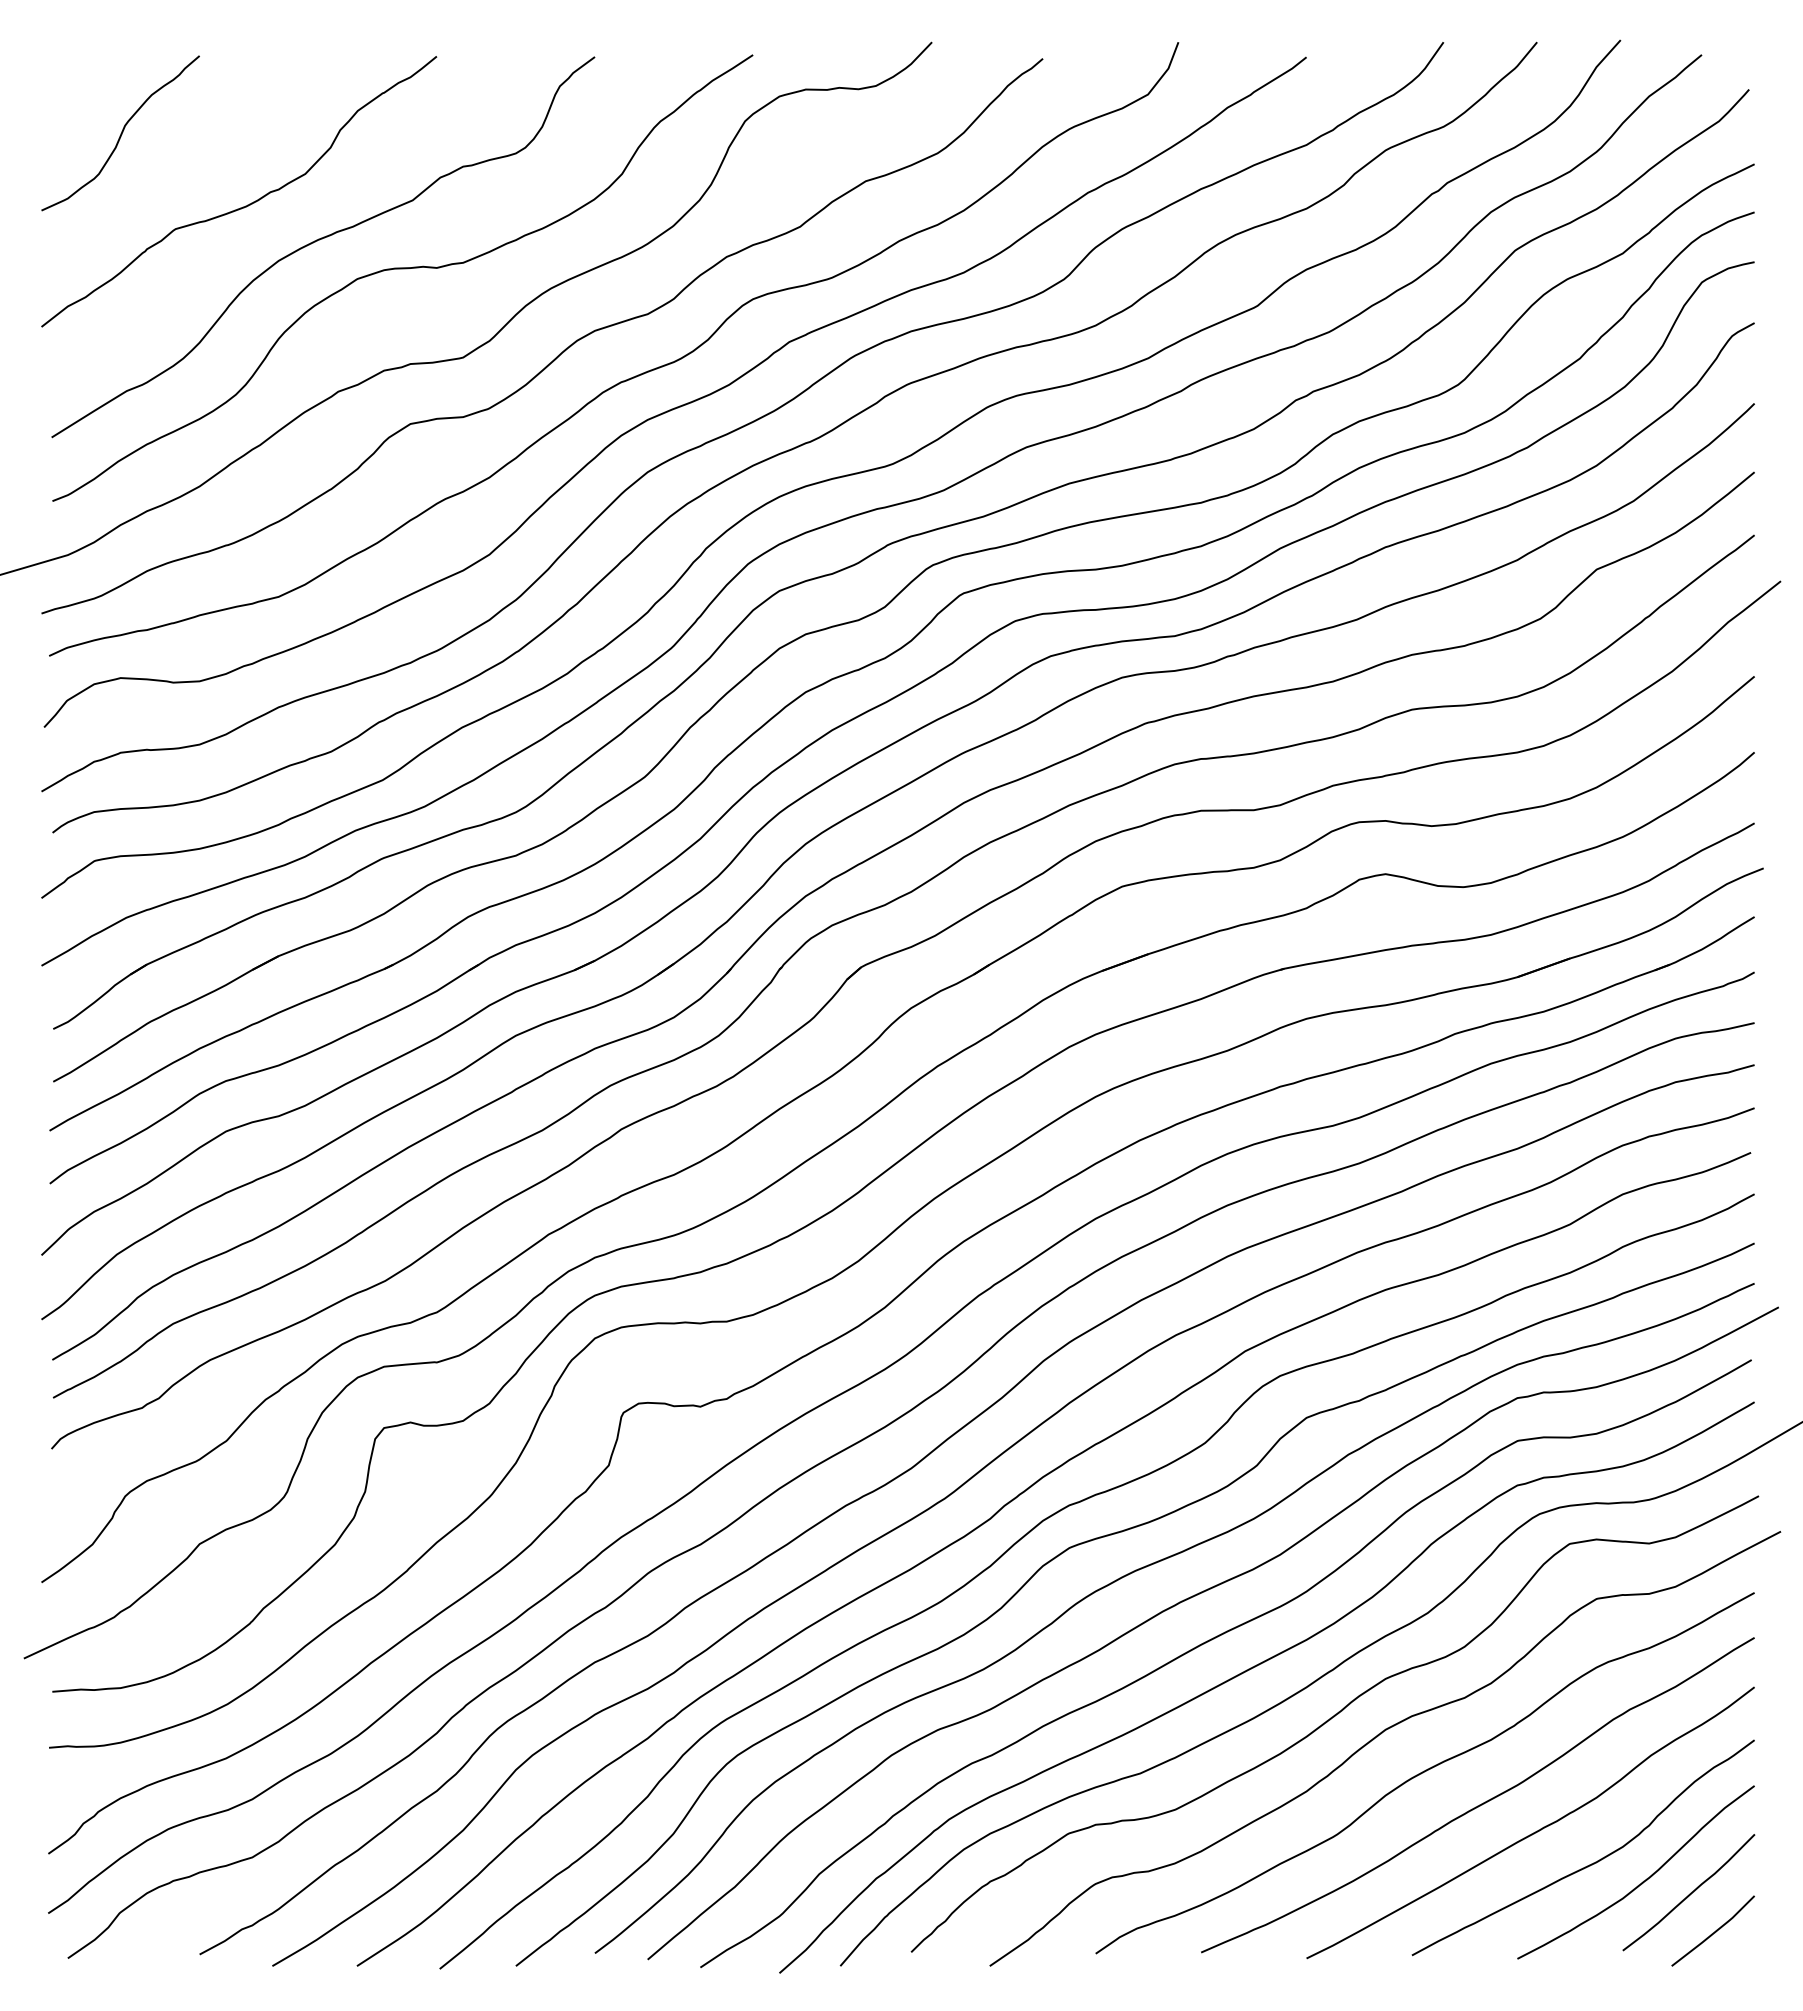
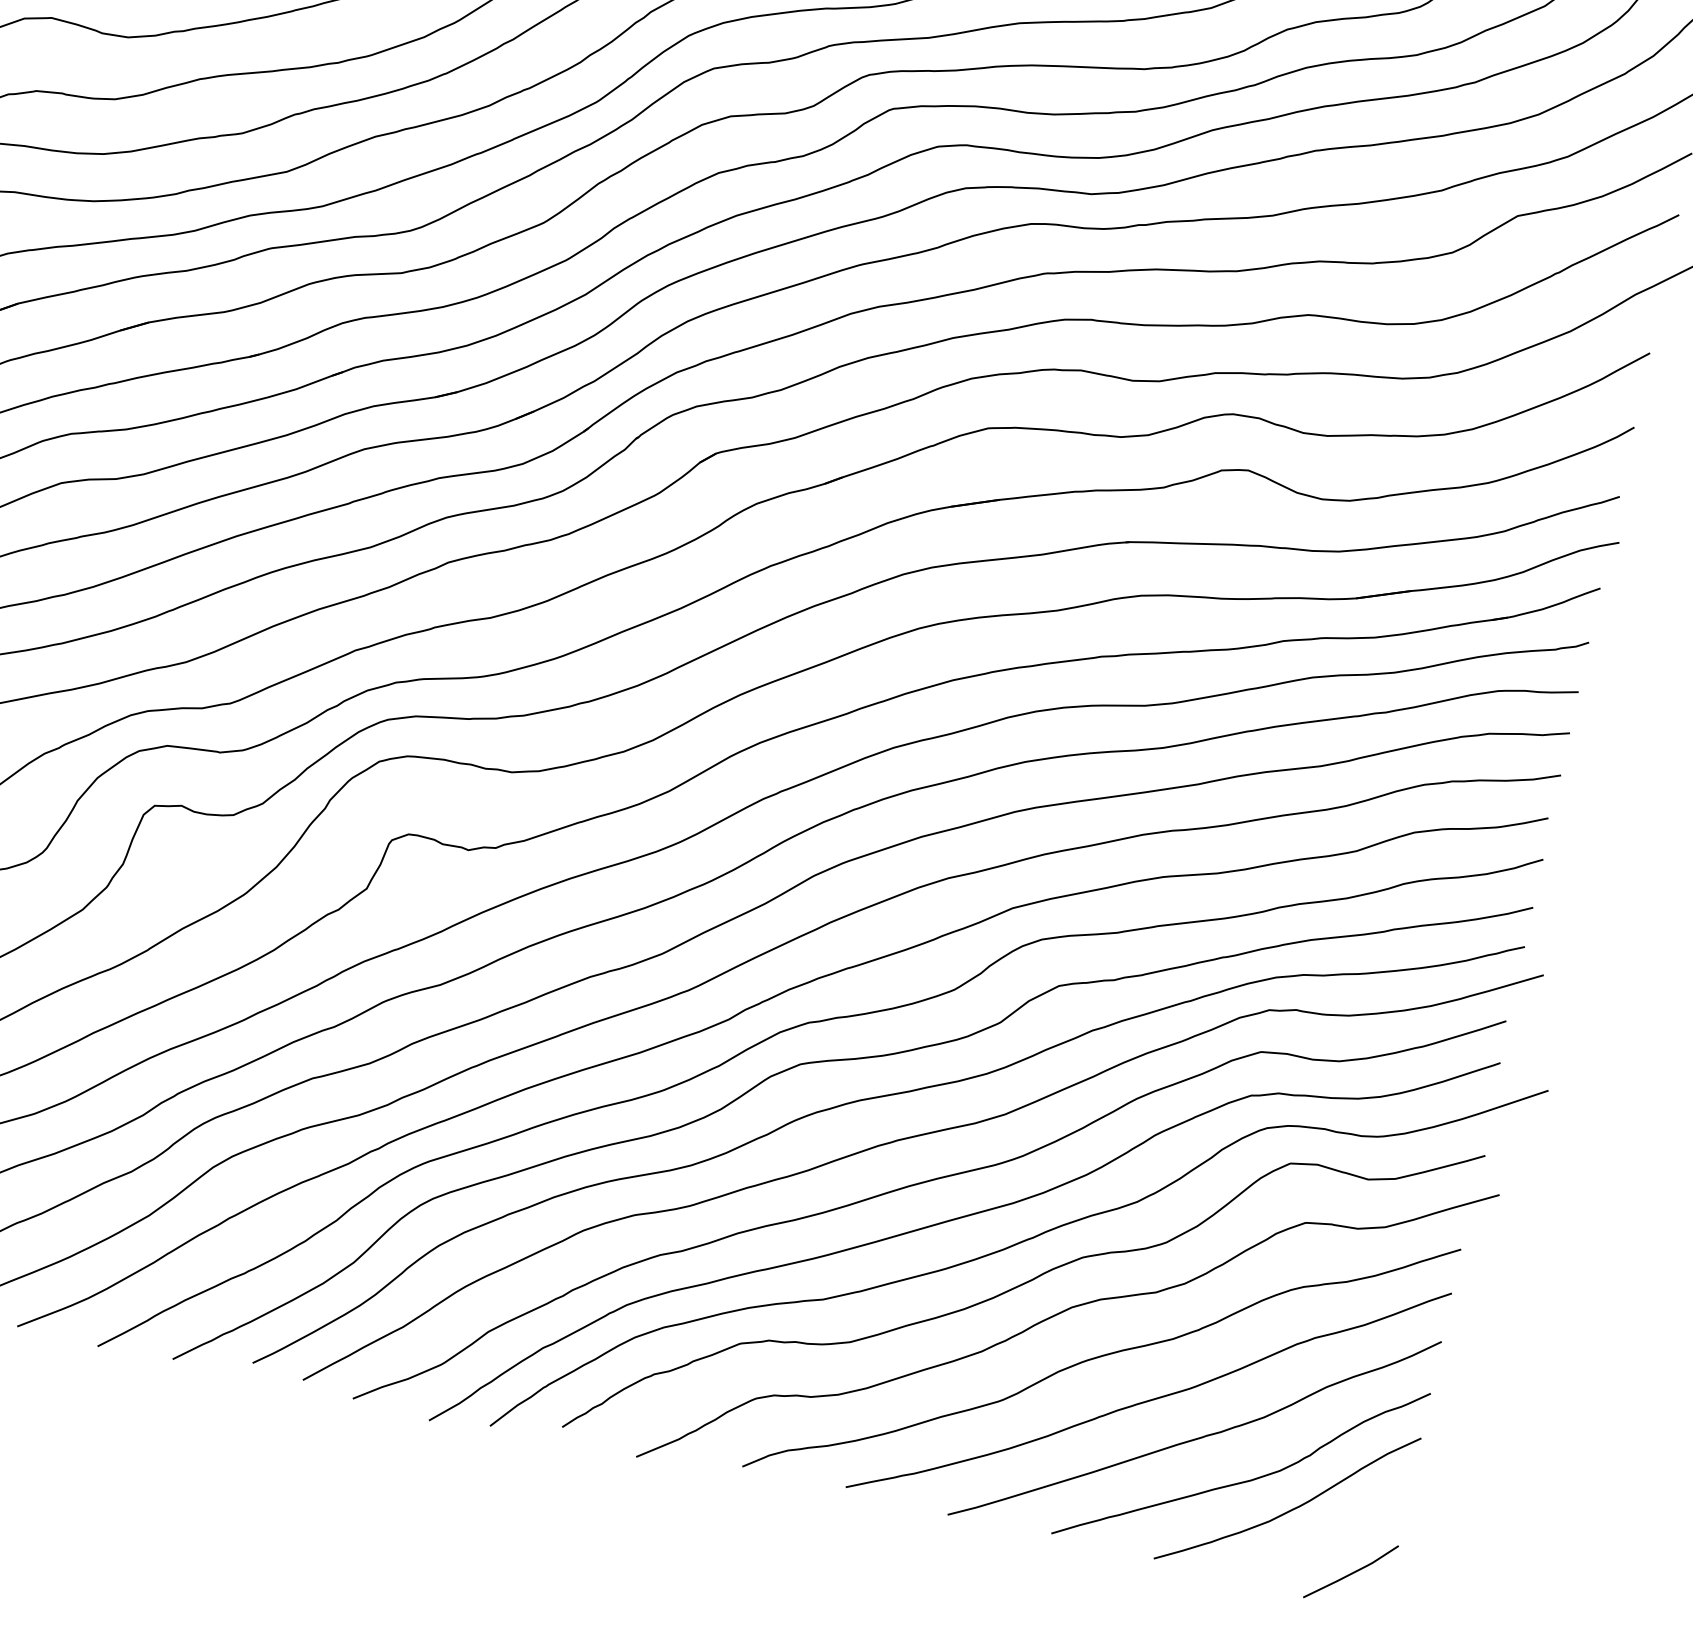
curve: (1689, 1893) -> (1335, 1530), removed

